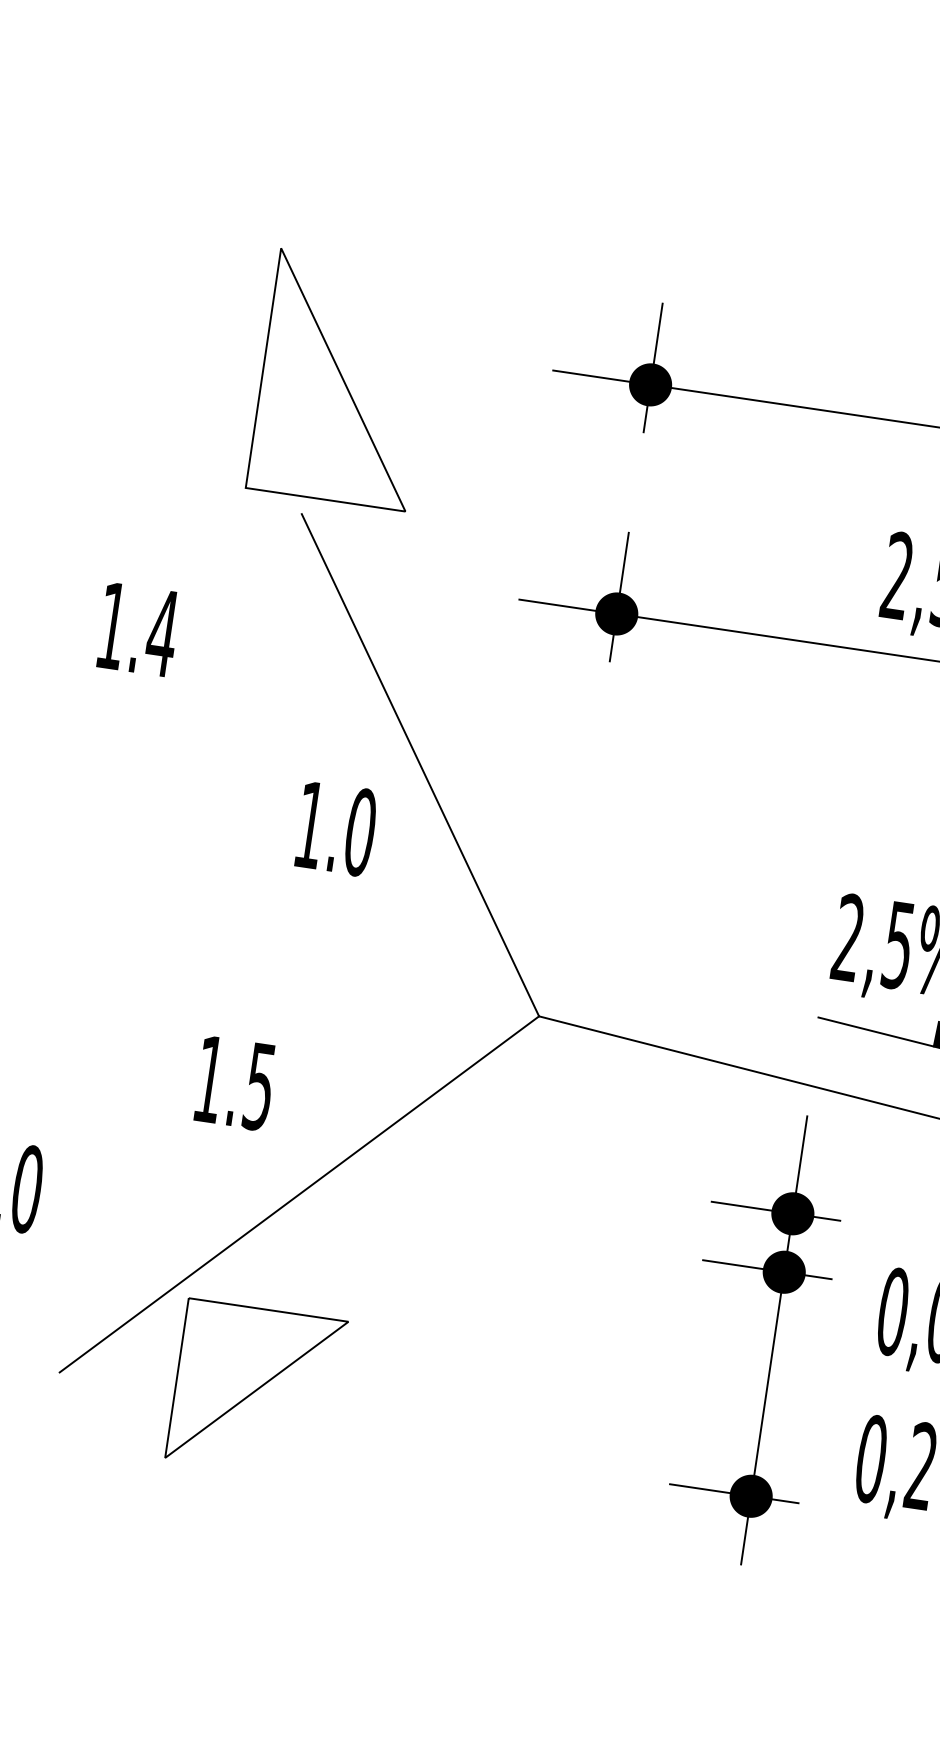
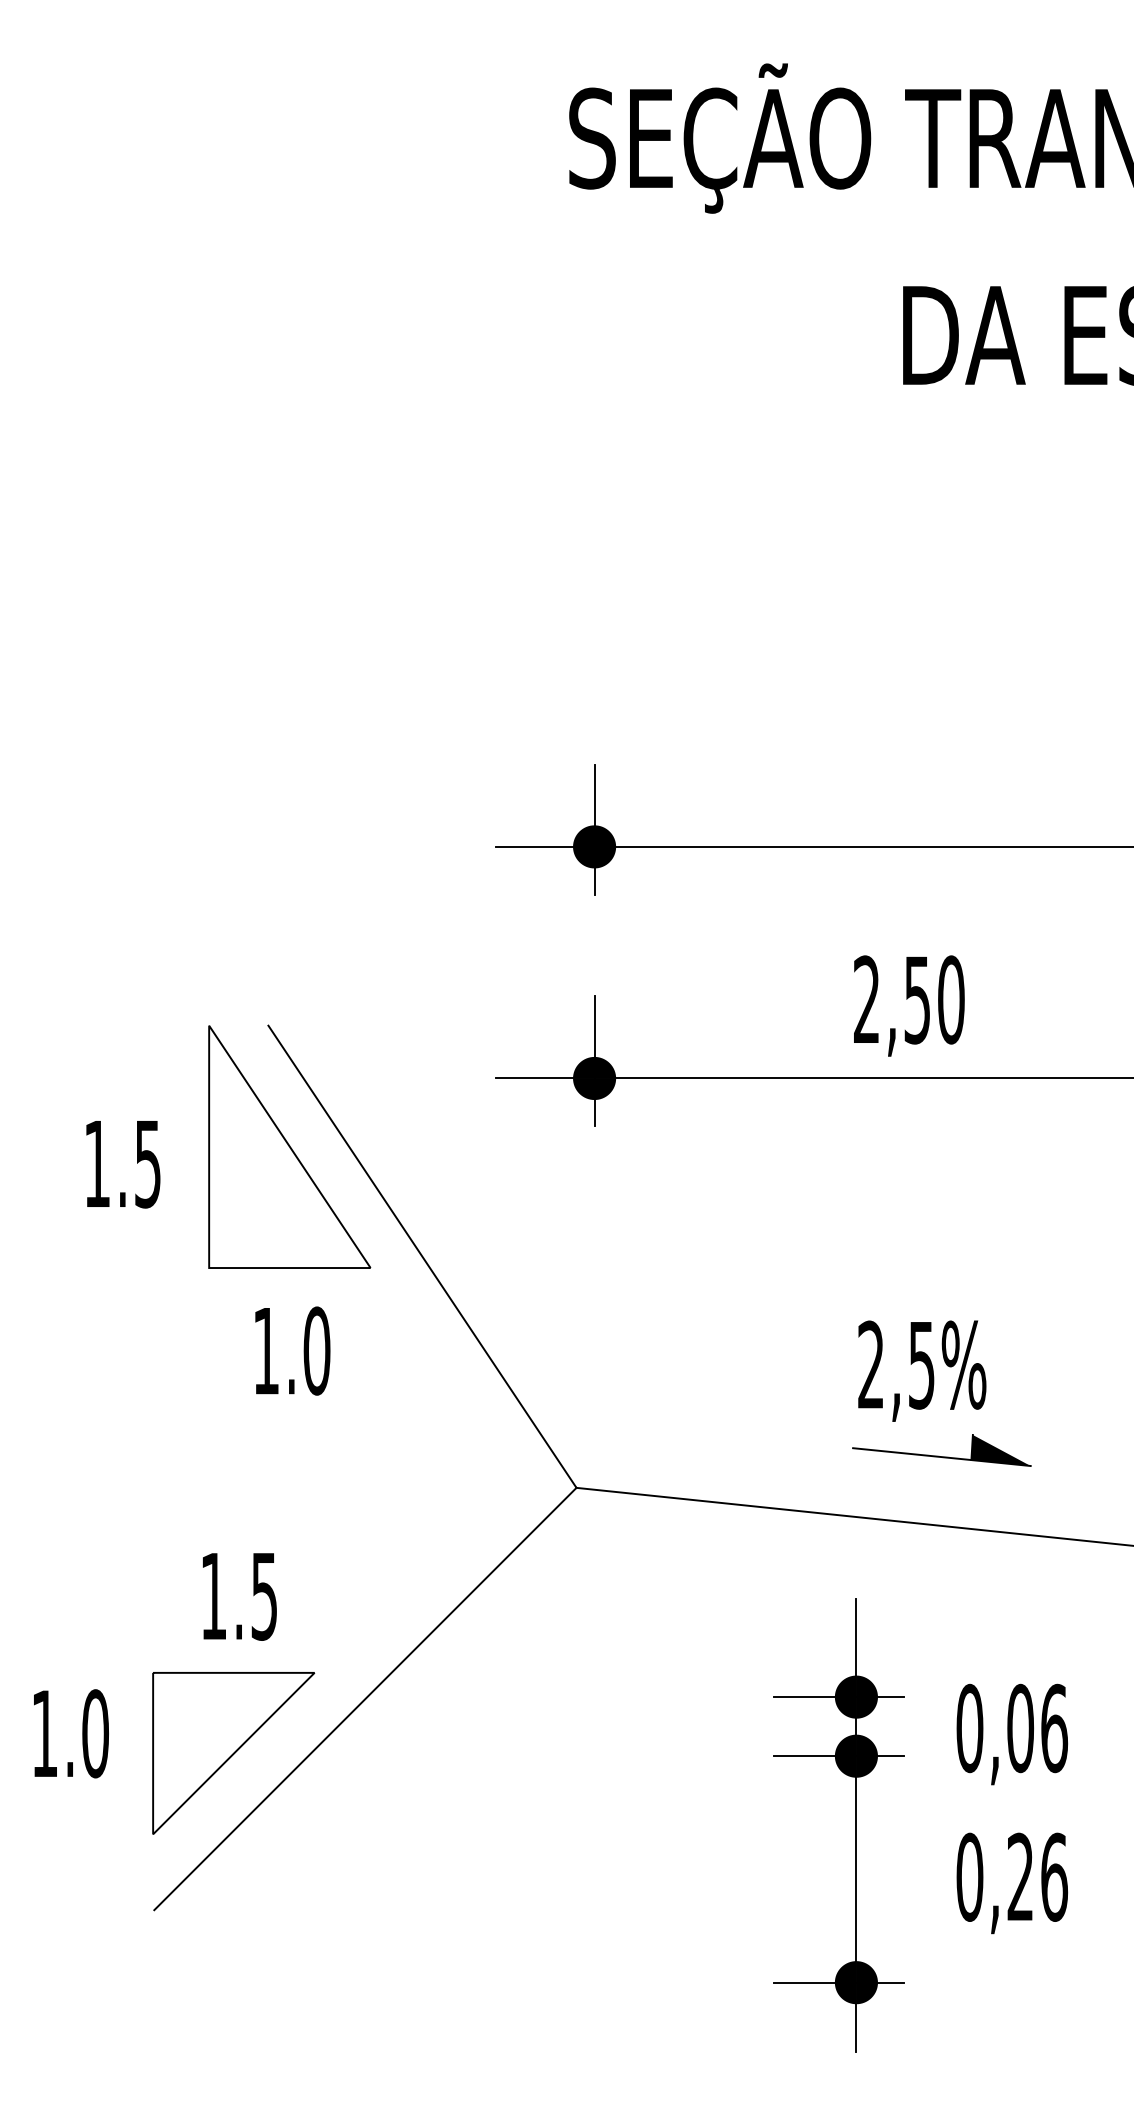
part: (343, 379) -> (289, 1146), moved
text: (161, 633) -> (147, 1164), 1.4 -> 1.5
text: (336, 828) -> (292, 1350), moved
text: (235, 1083) -> (239, 1596), moved
part: (773, 1340) -> (855, 1825), moved
part: (256, 1389) -> (233, 1753), moved

